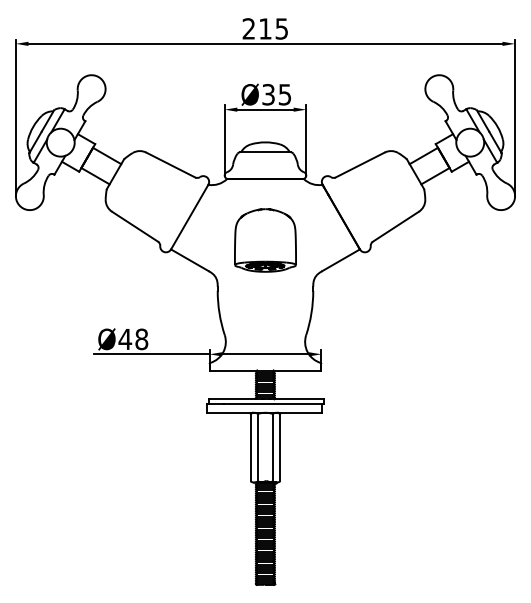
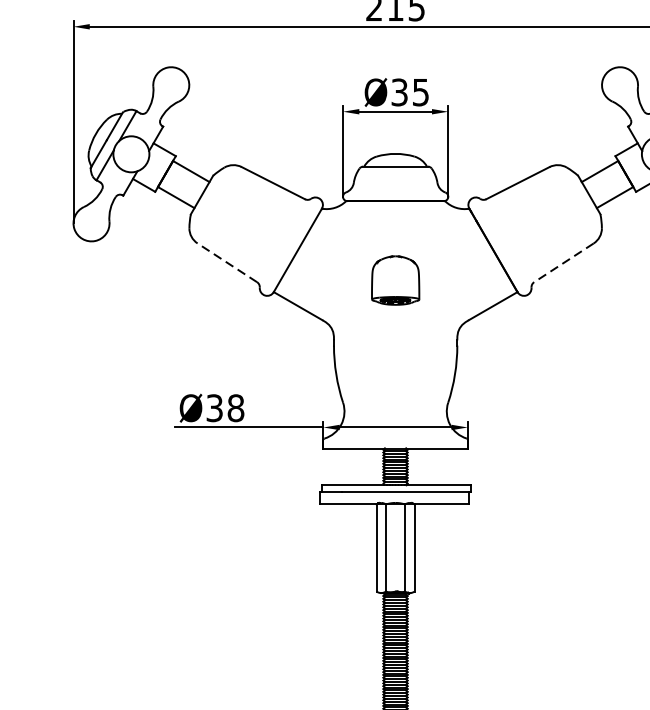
line: (135, 226) -> (227, 262), solid -> dashed
line: (395, 227) -> (563, 263), solid -> dashed
part: (265, 240) -> (395, 280), size x0.6
text: (125, 339) -> (214, 408), Ø48 -> Ø38

